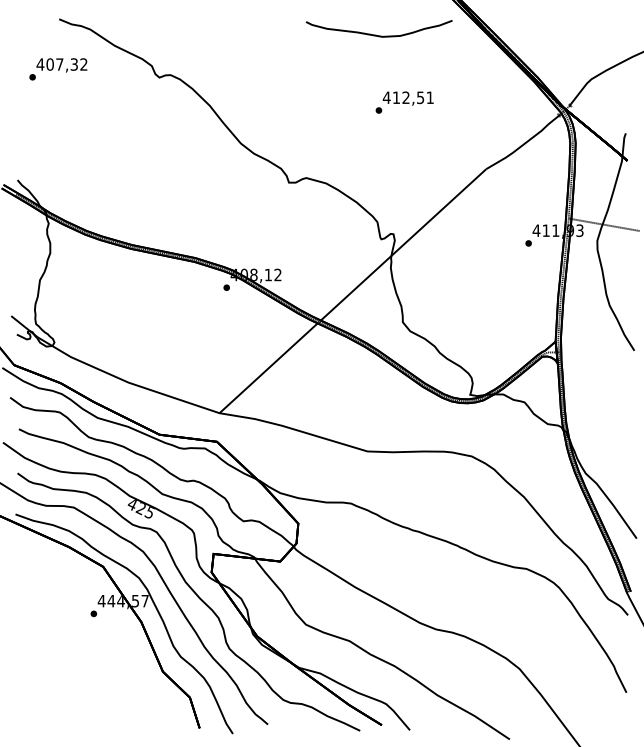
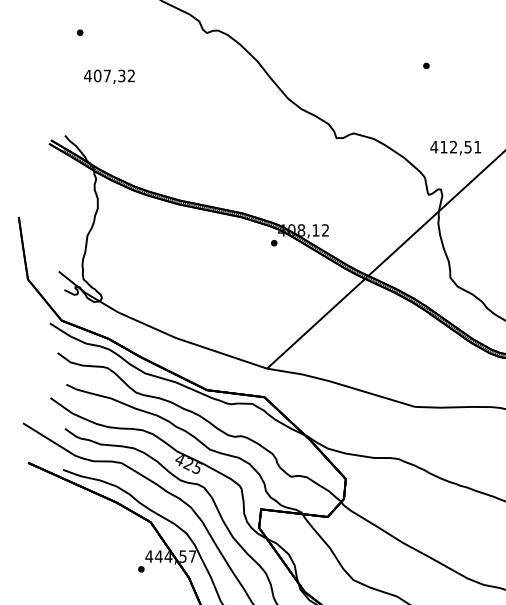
text: (61, 65) -> (109, 76), moved
text: (407, 98) -> (455, 147), moved

